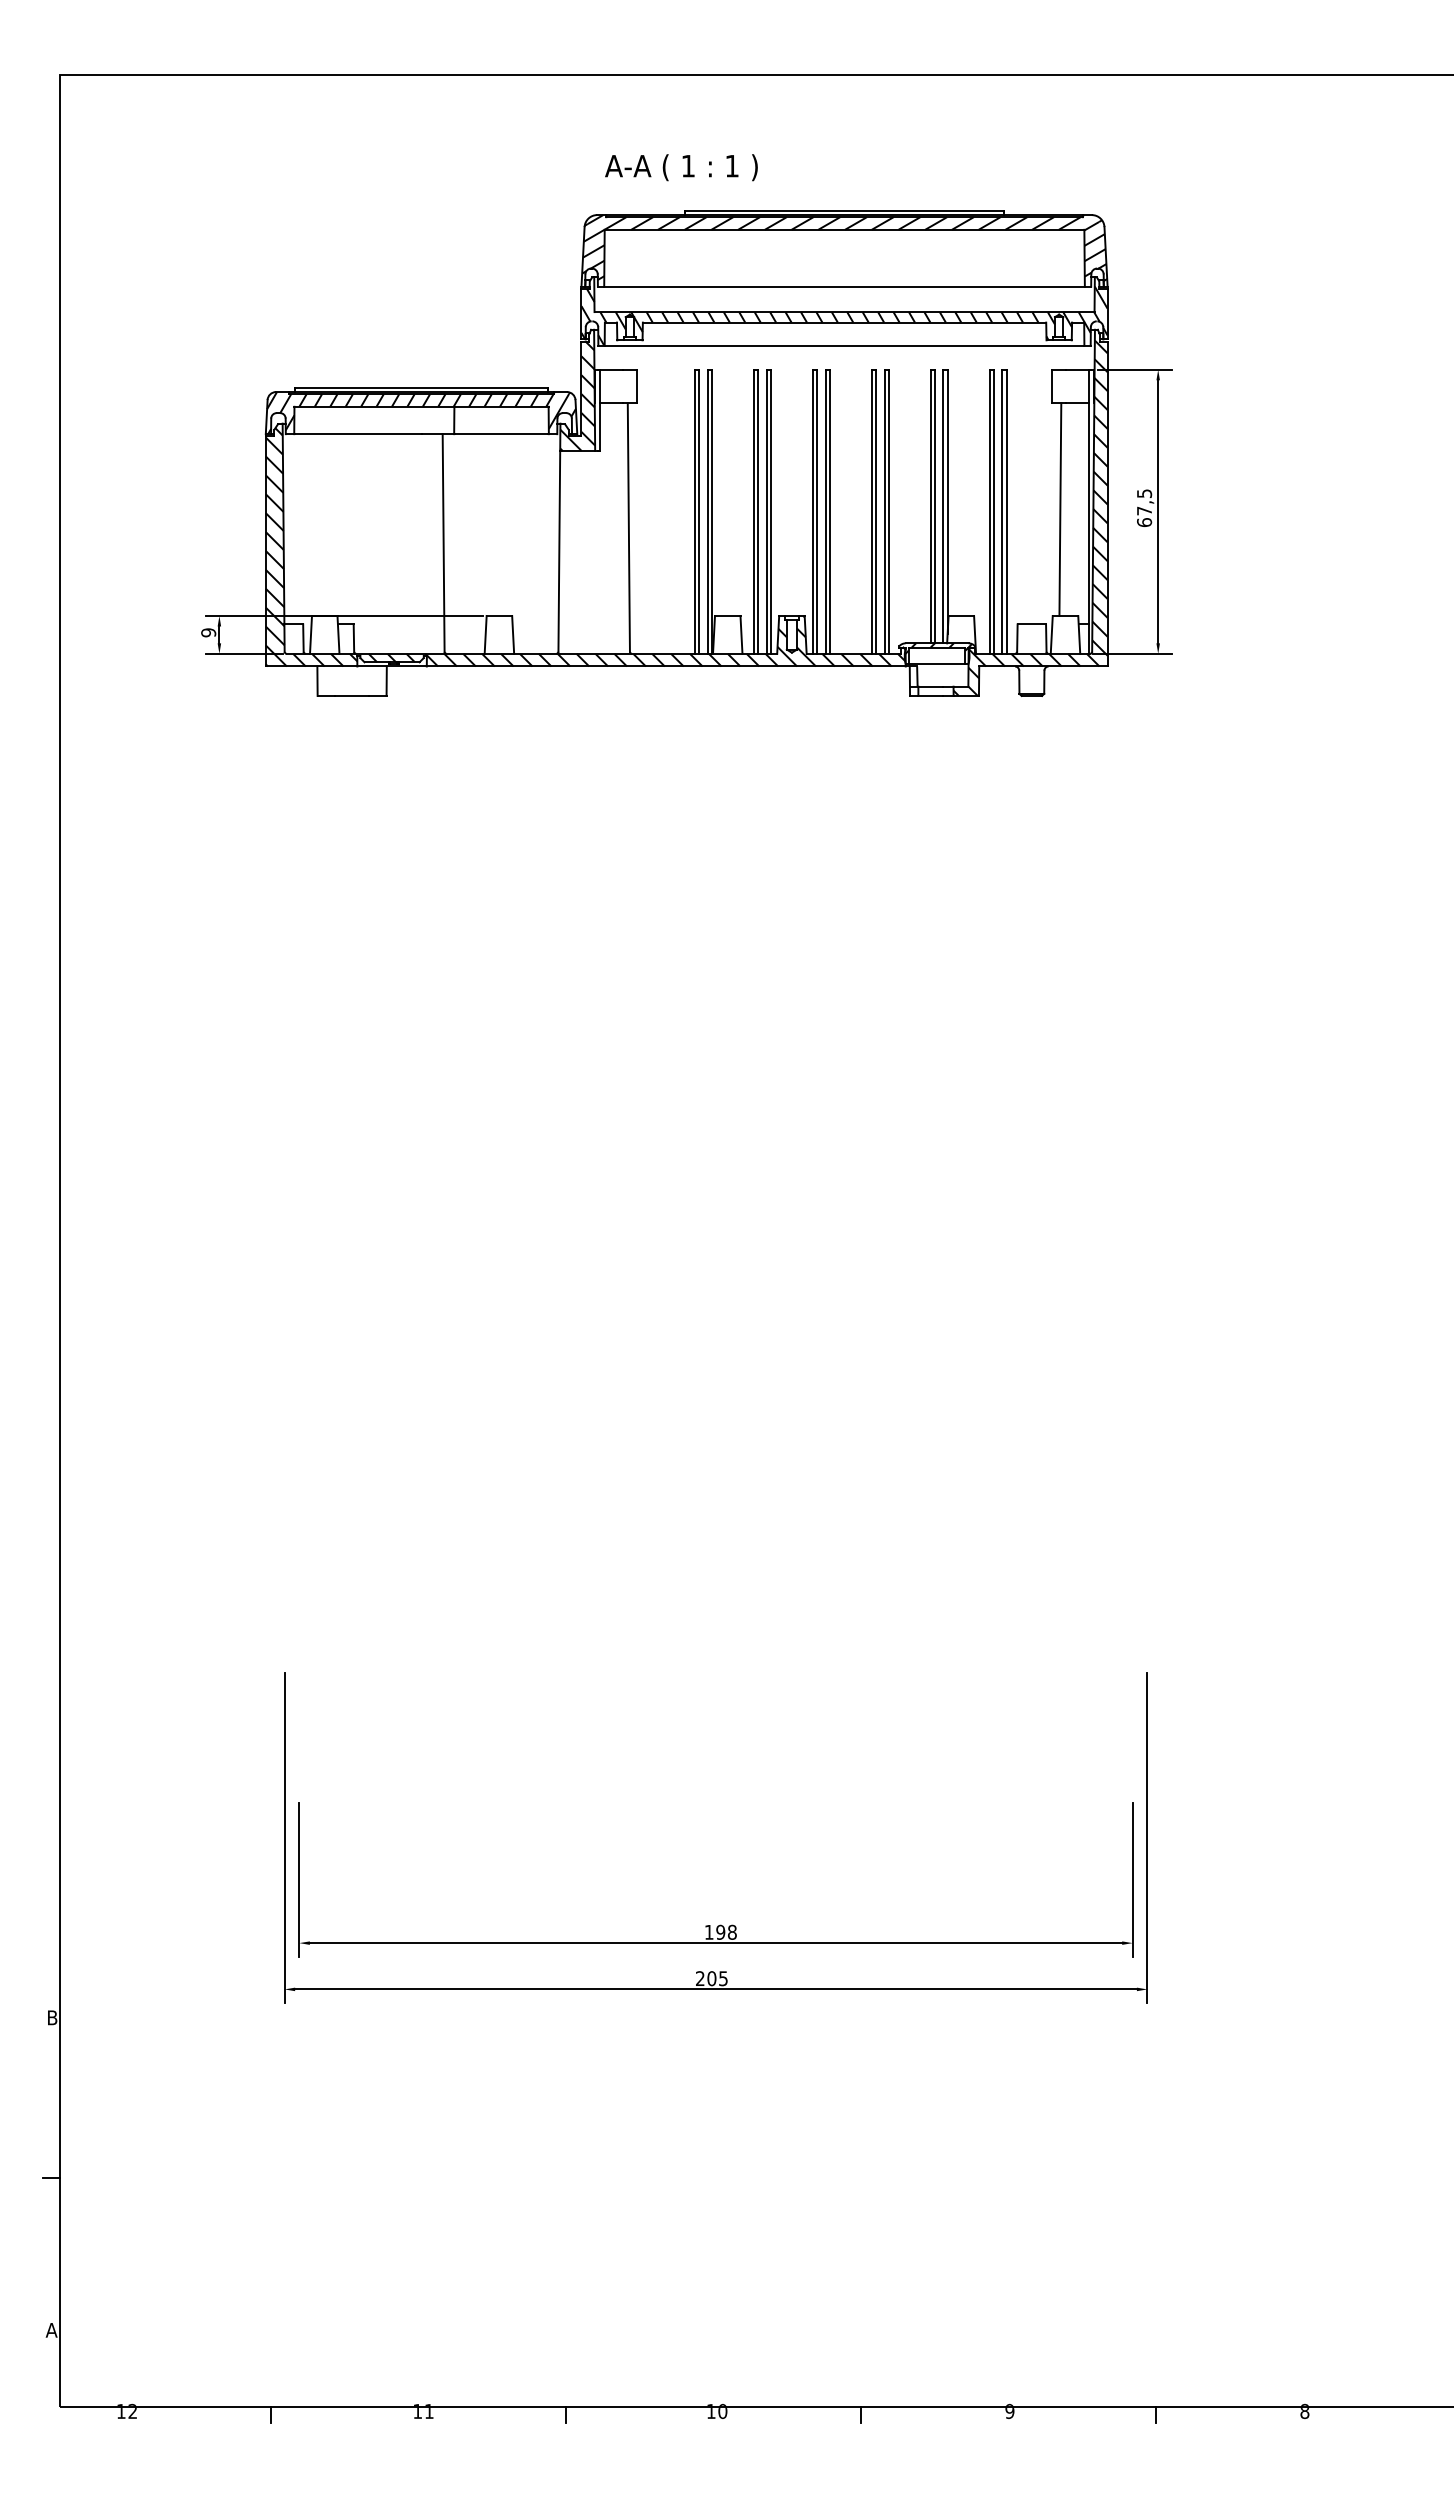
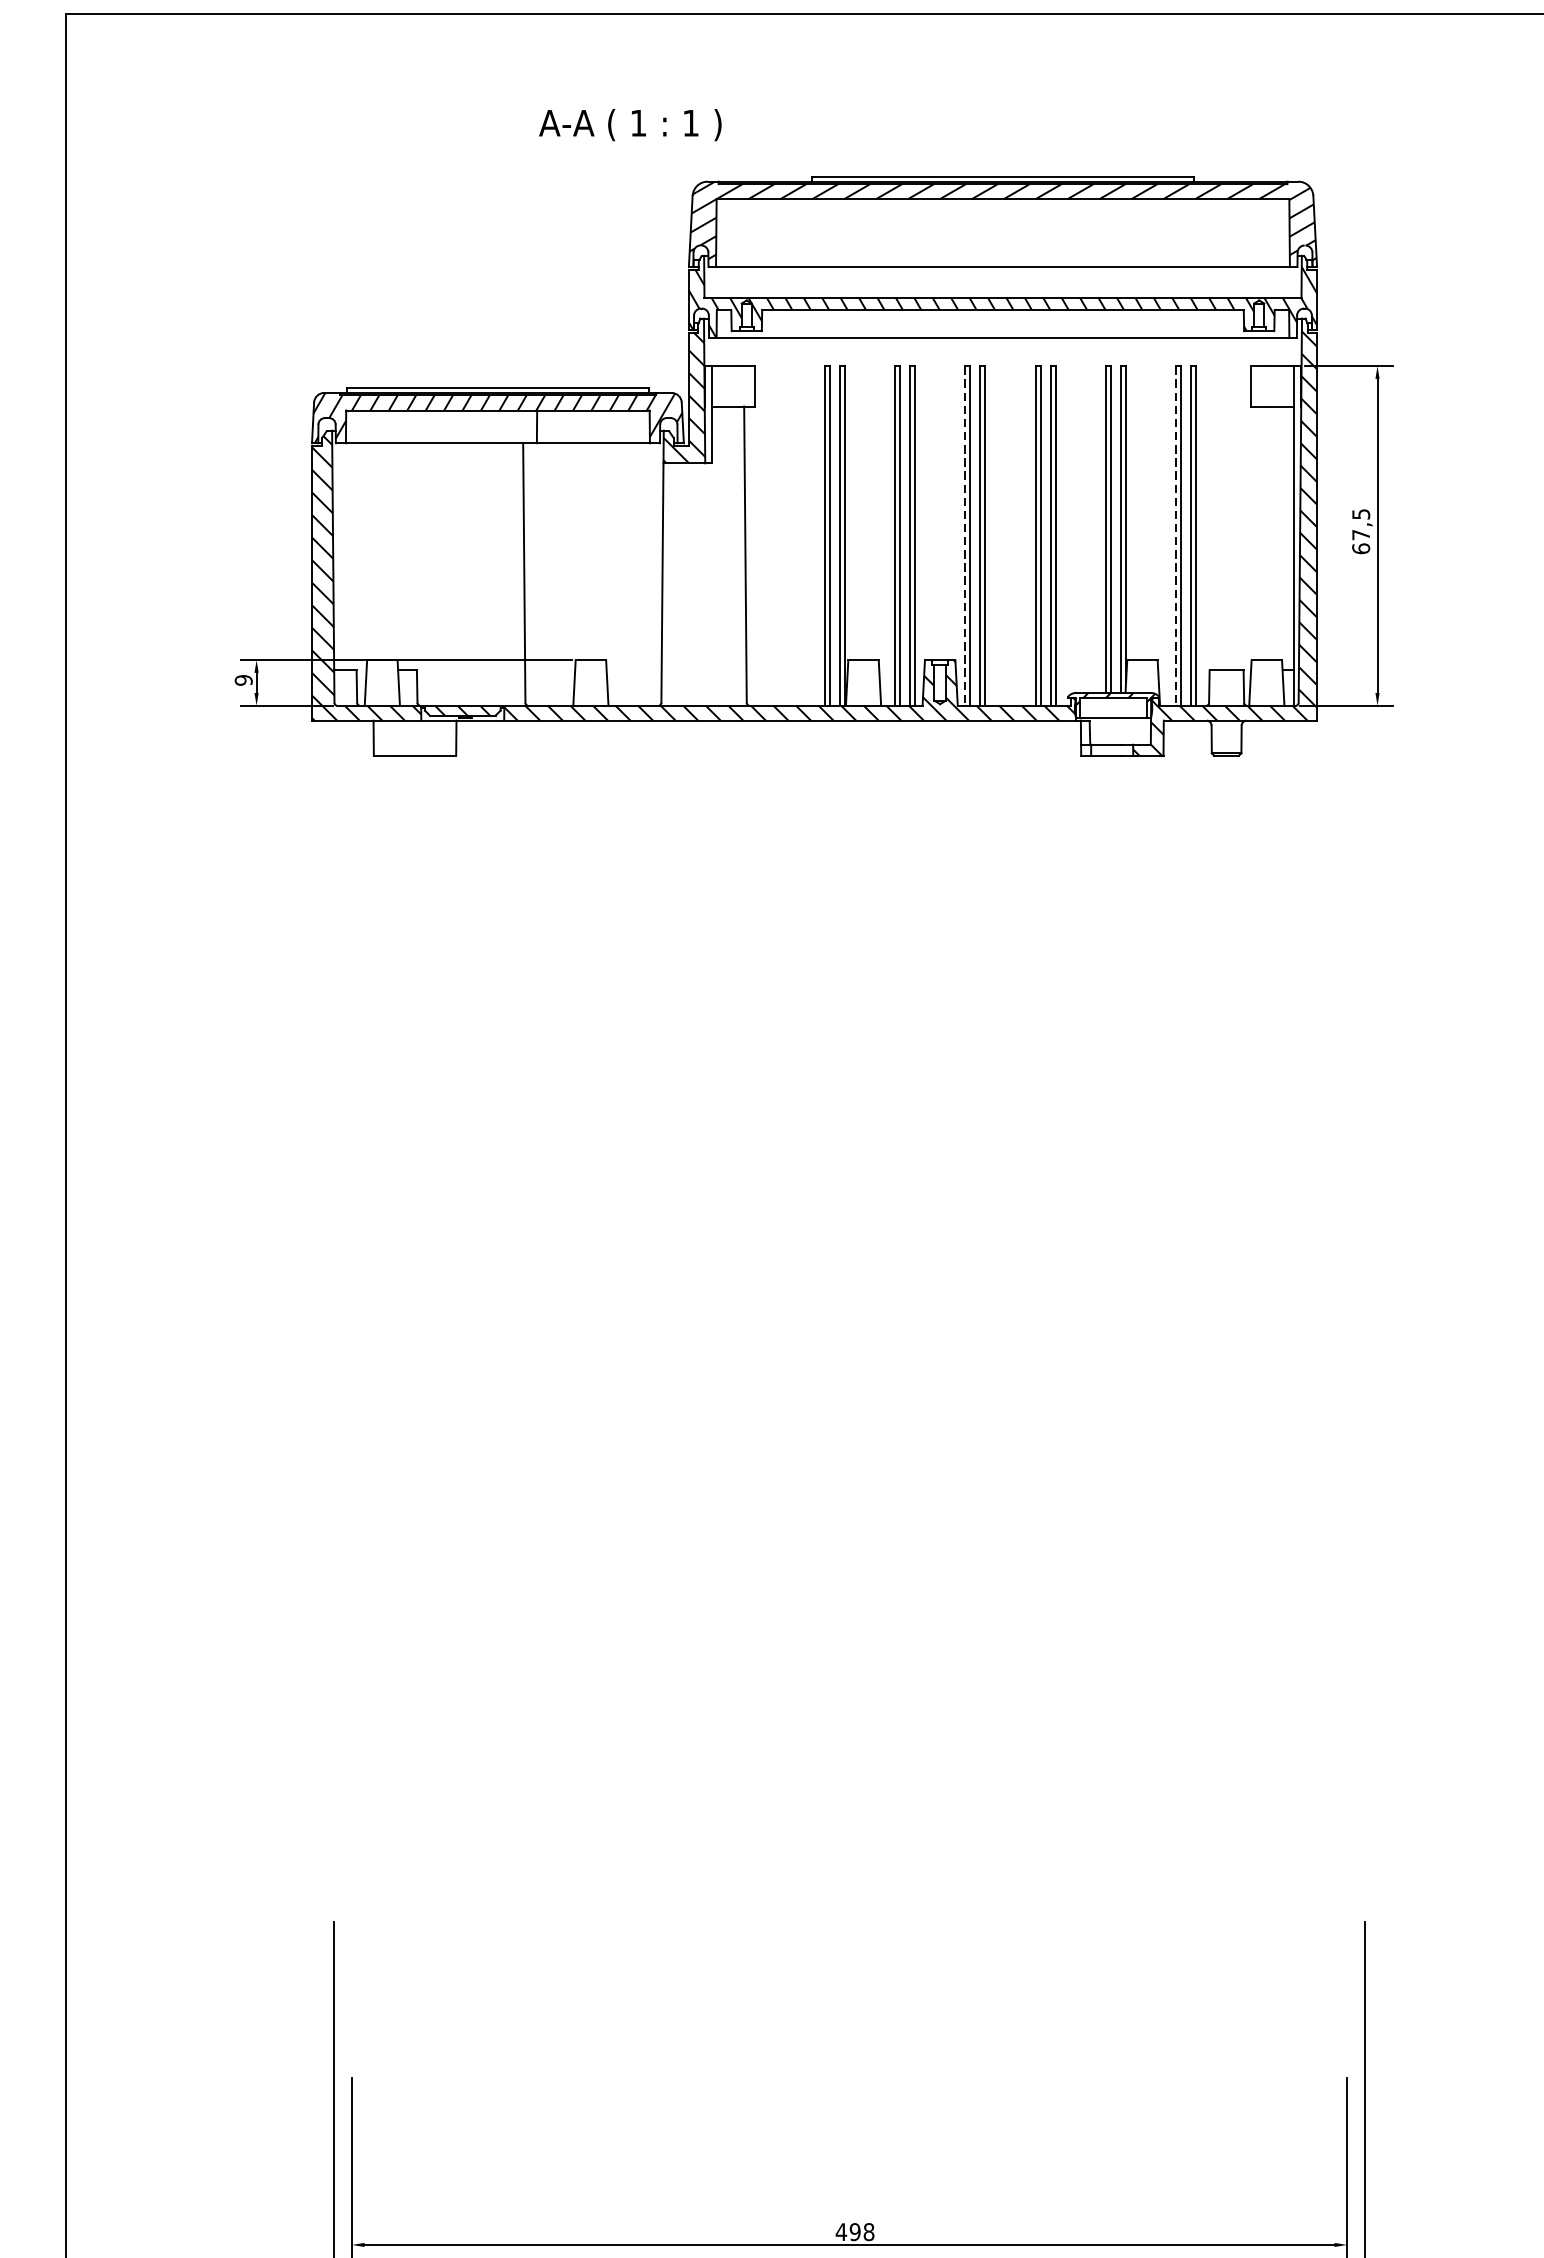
text: (681, 167) -> (630, 124), moved
line: (1060, 509) -> (1260, 533), removed
line: (812, 511) -> (964, 535), solid -> dashed
line: (989, 511) -> (1176, 535), solid -> dashed
text: (708, 1932) -> (840, 2232), 198 -> 498

